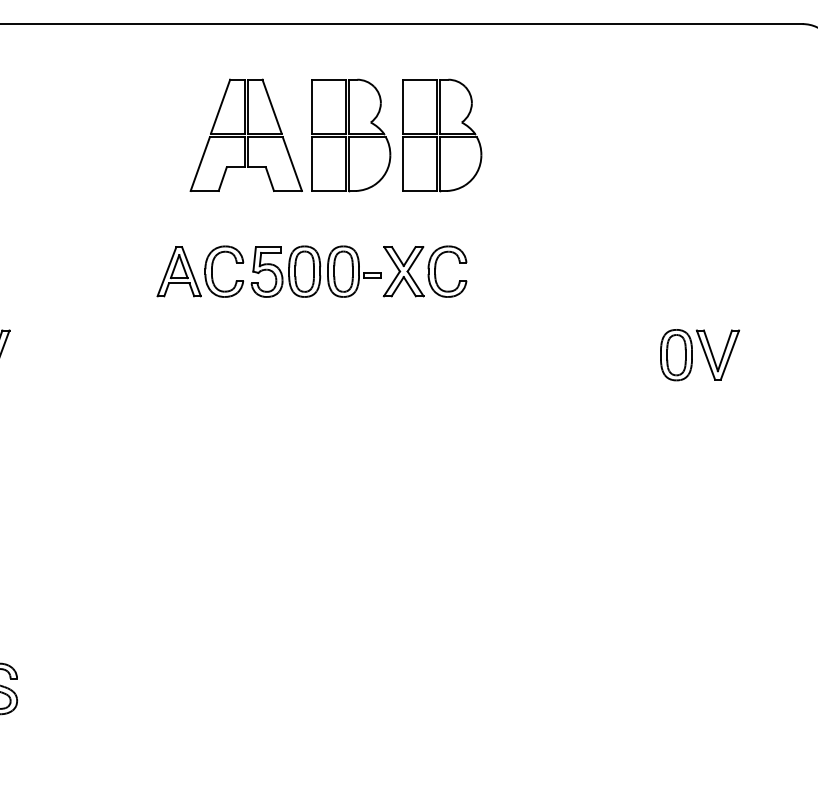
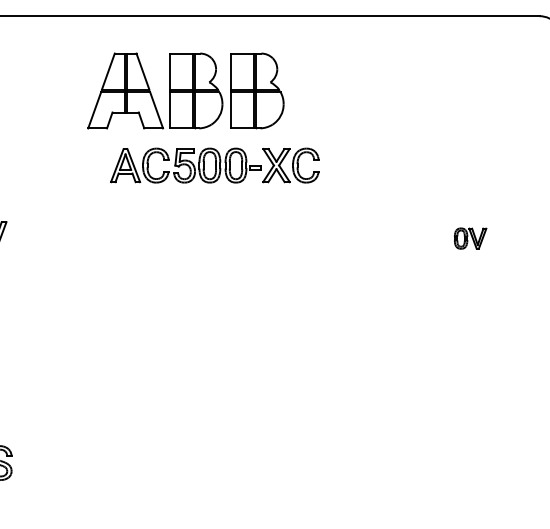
part: (335, 134) -> (185, 90), moved
part: (311, 271) -> (214, 165), moved
part: (699, 354) -> (470, 238), size x0.6

